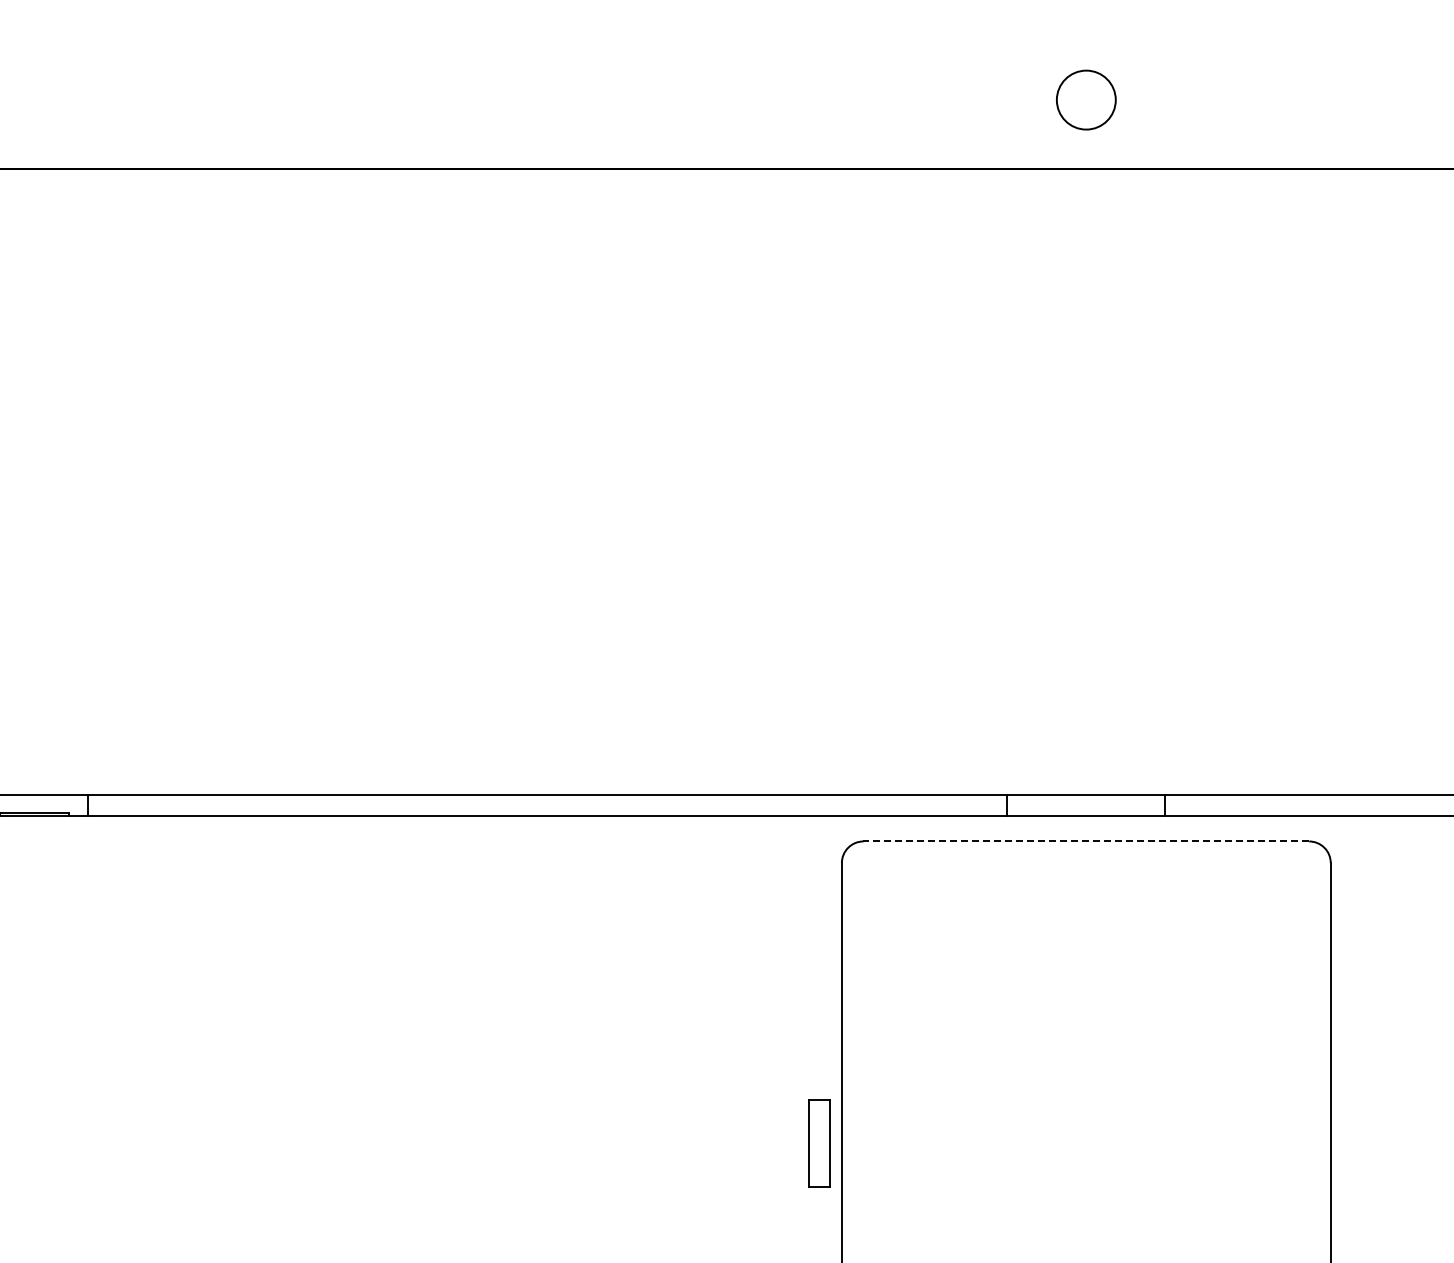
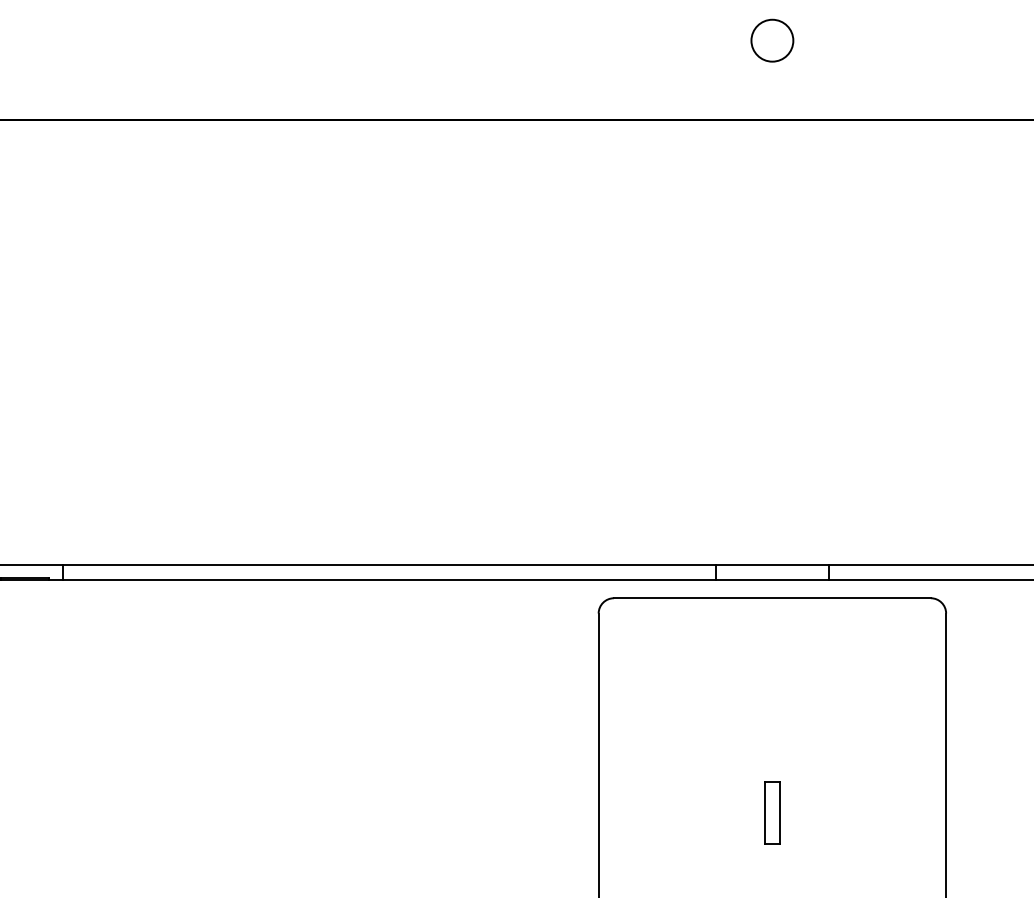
circle: (1086, 99) -> (772, 40), moved
line: (1086, 841) -> (772, 598), dashed -> solid
part: (819, 1143) -> (772, 812), moved

